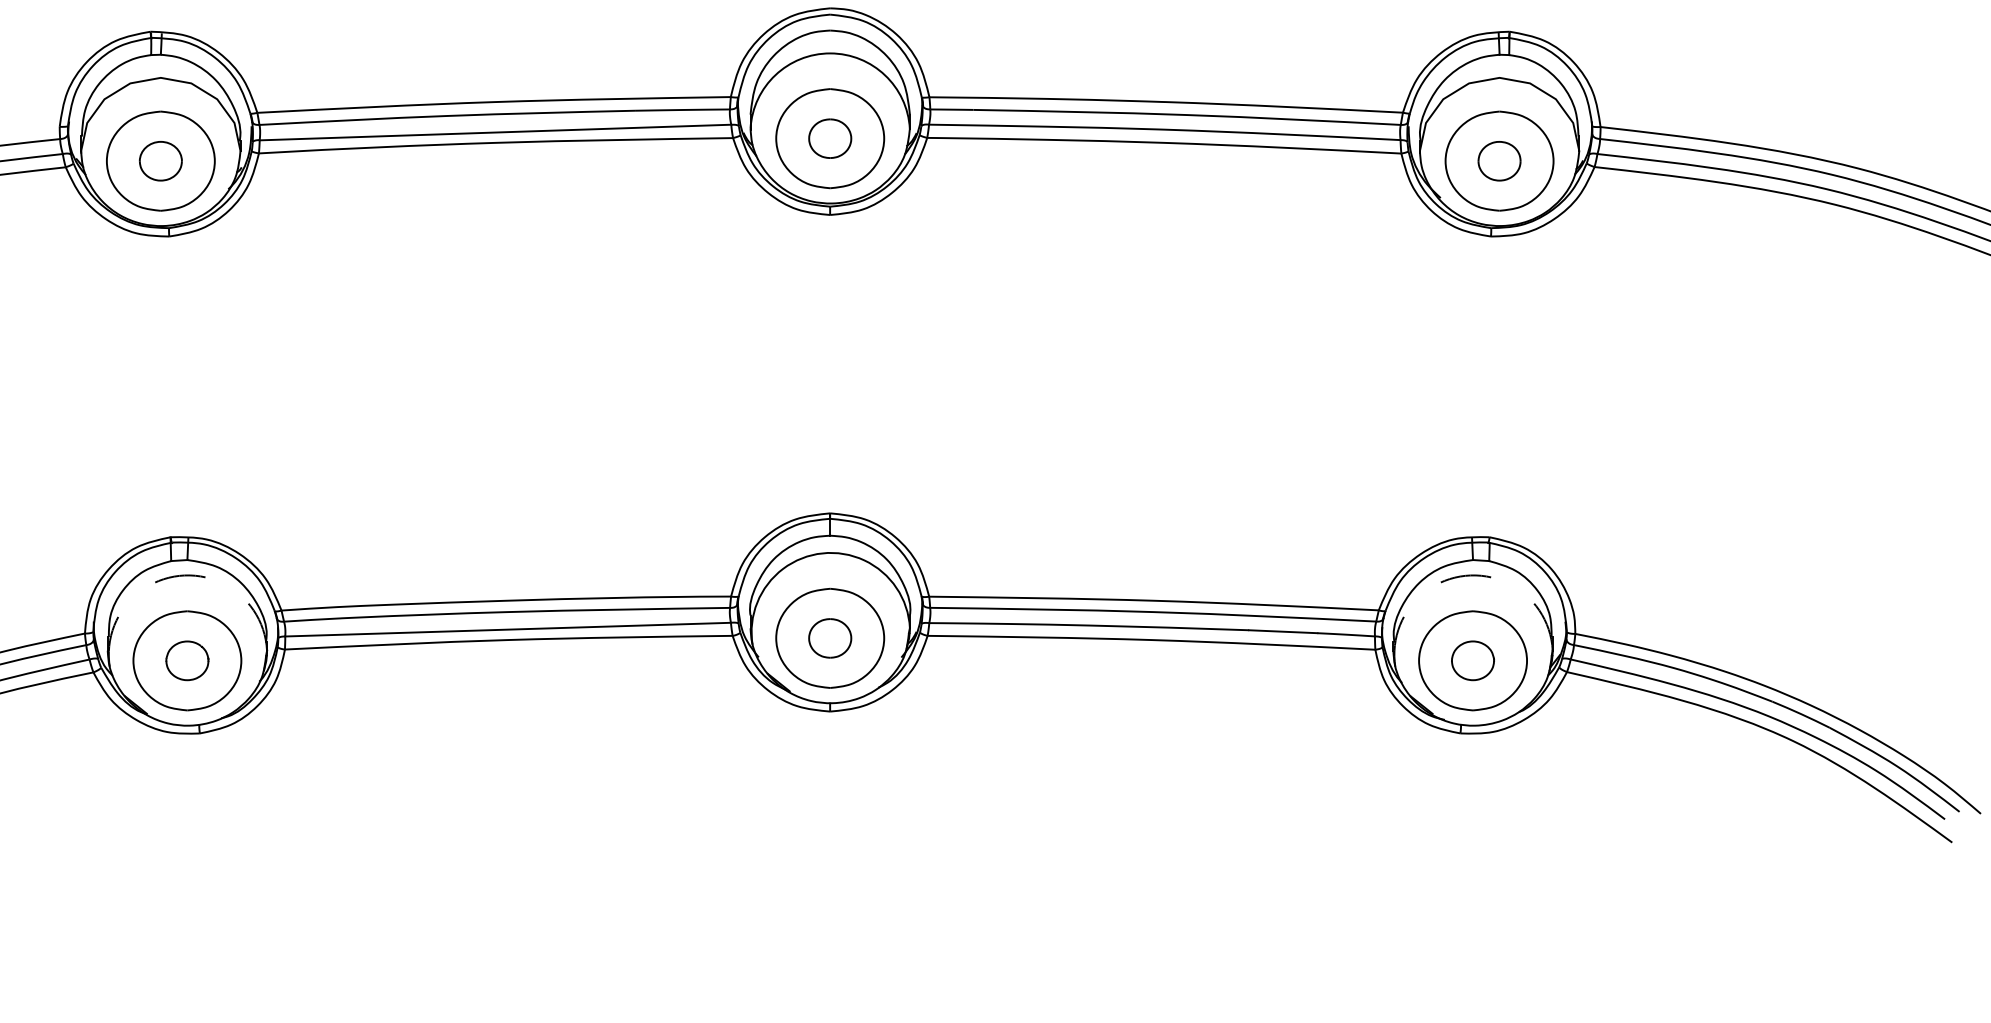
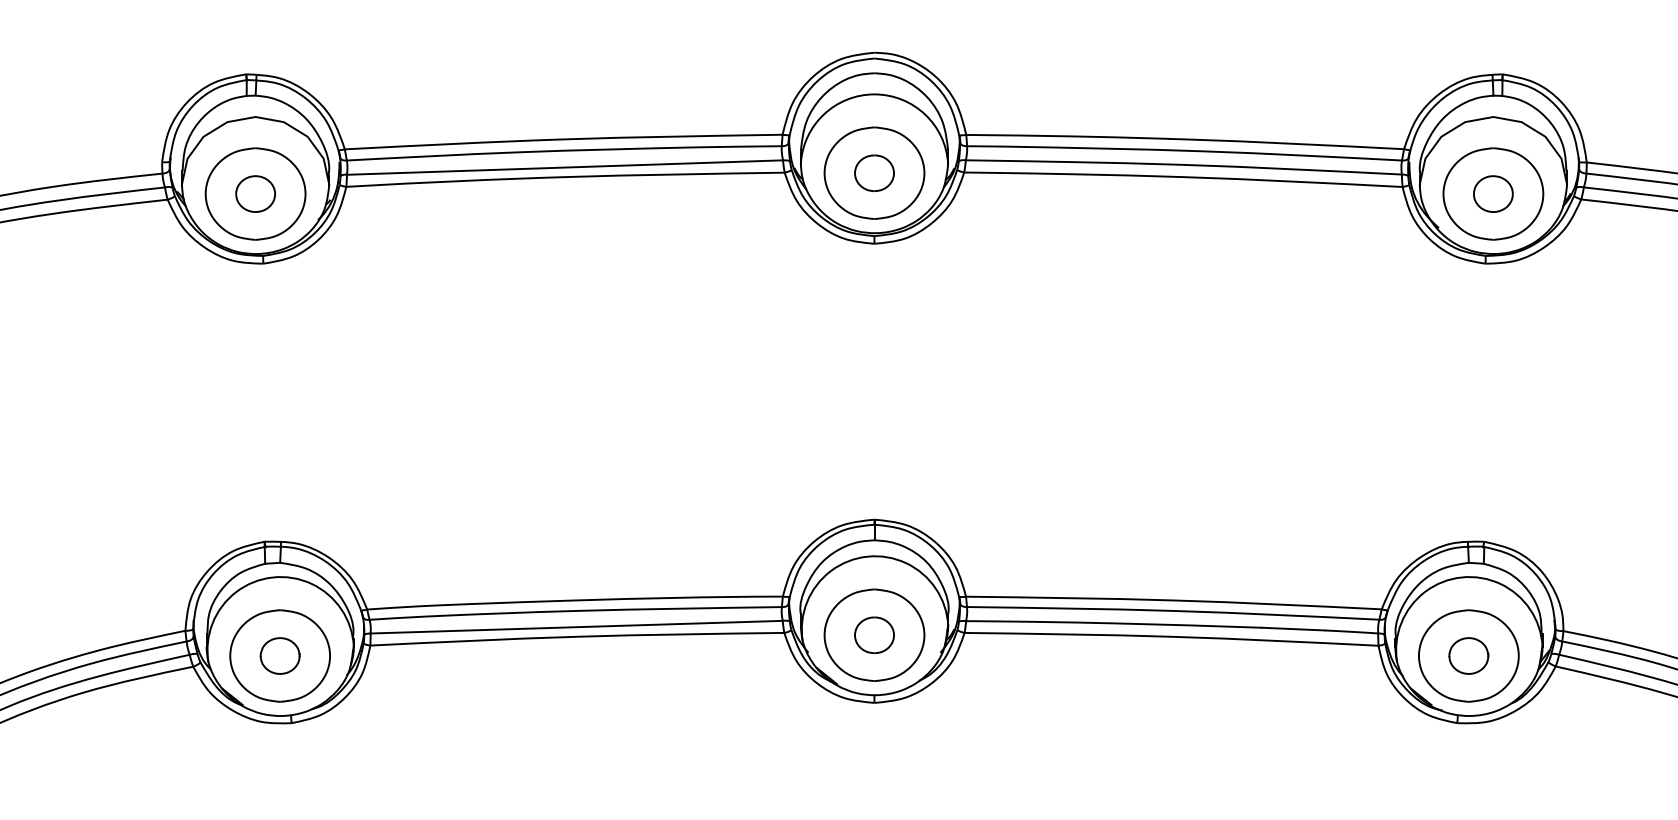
arc: (179, 575) -> (272, 577), dashed -> solid
arc: (1465, 575) -> (1461, 577), dashed -> solid

